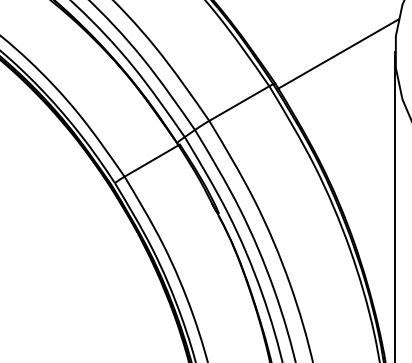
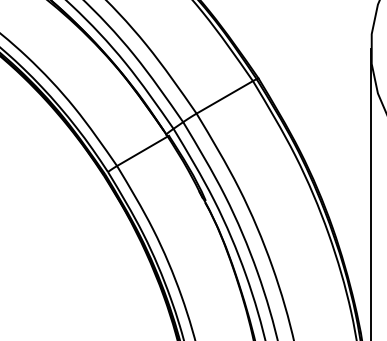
line: (338, 53) -> (317, 50), removed

